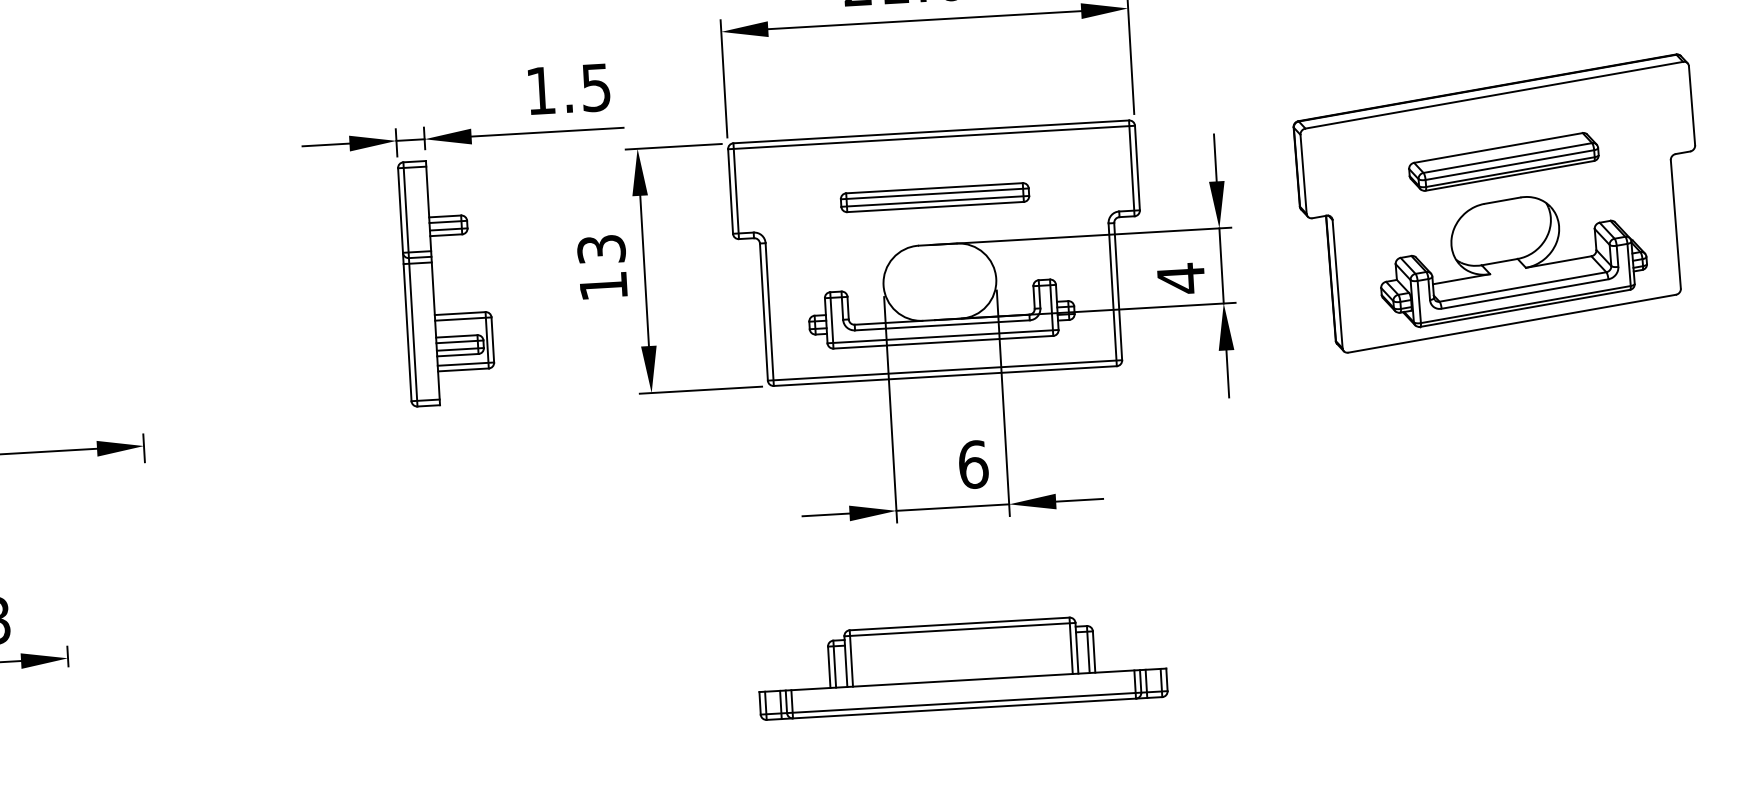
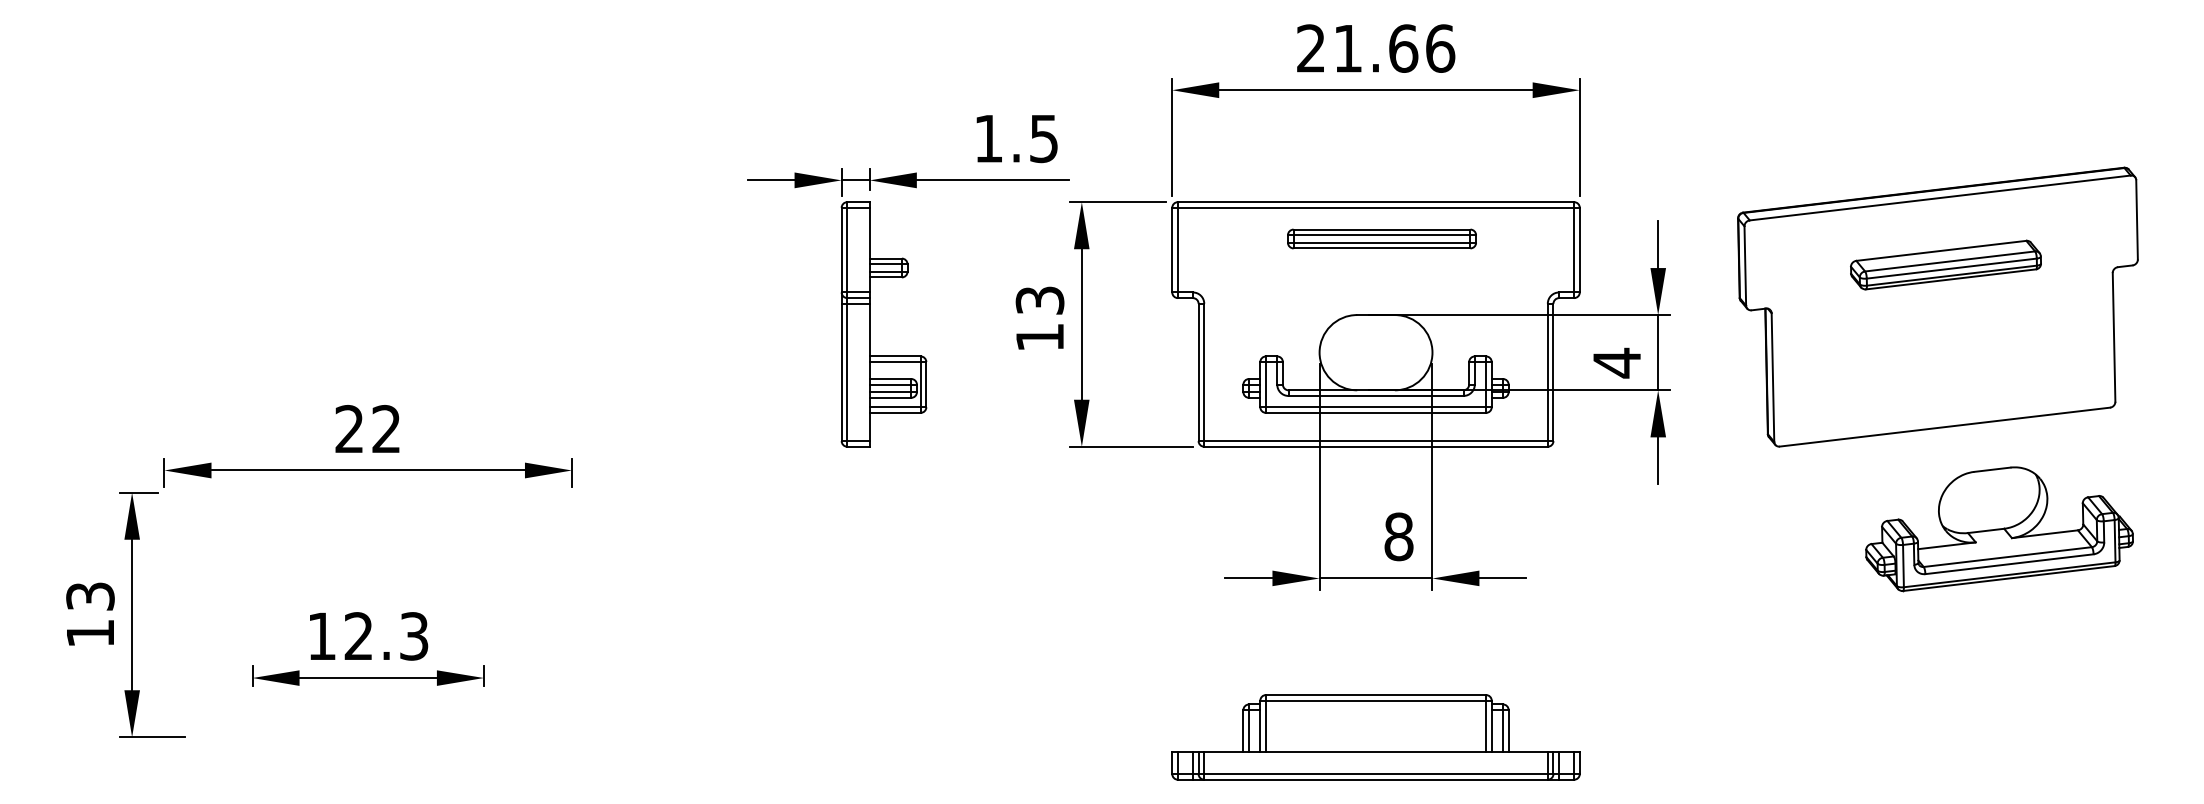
part: (934, 197) -> (1381, 238), moved
part: (1513, 259) -> (1999, 529), moved
text: (972, 464) -> (1398, 536), 6 -> 8

